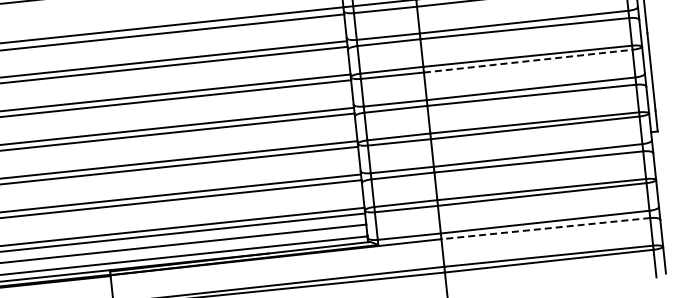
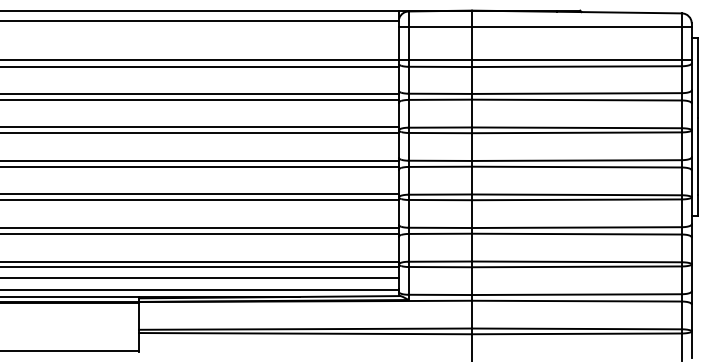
line: (527, 60) -> (576, 132), dashed -> solid
line: (545, 229) -> (576, 301), dashed -> solid

